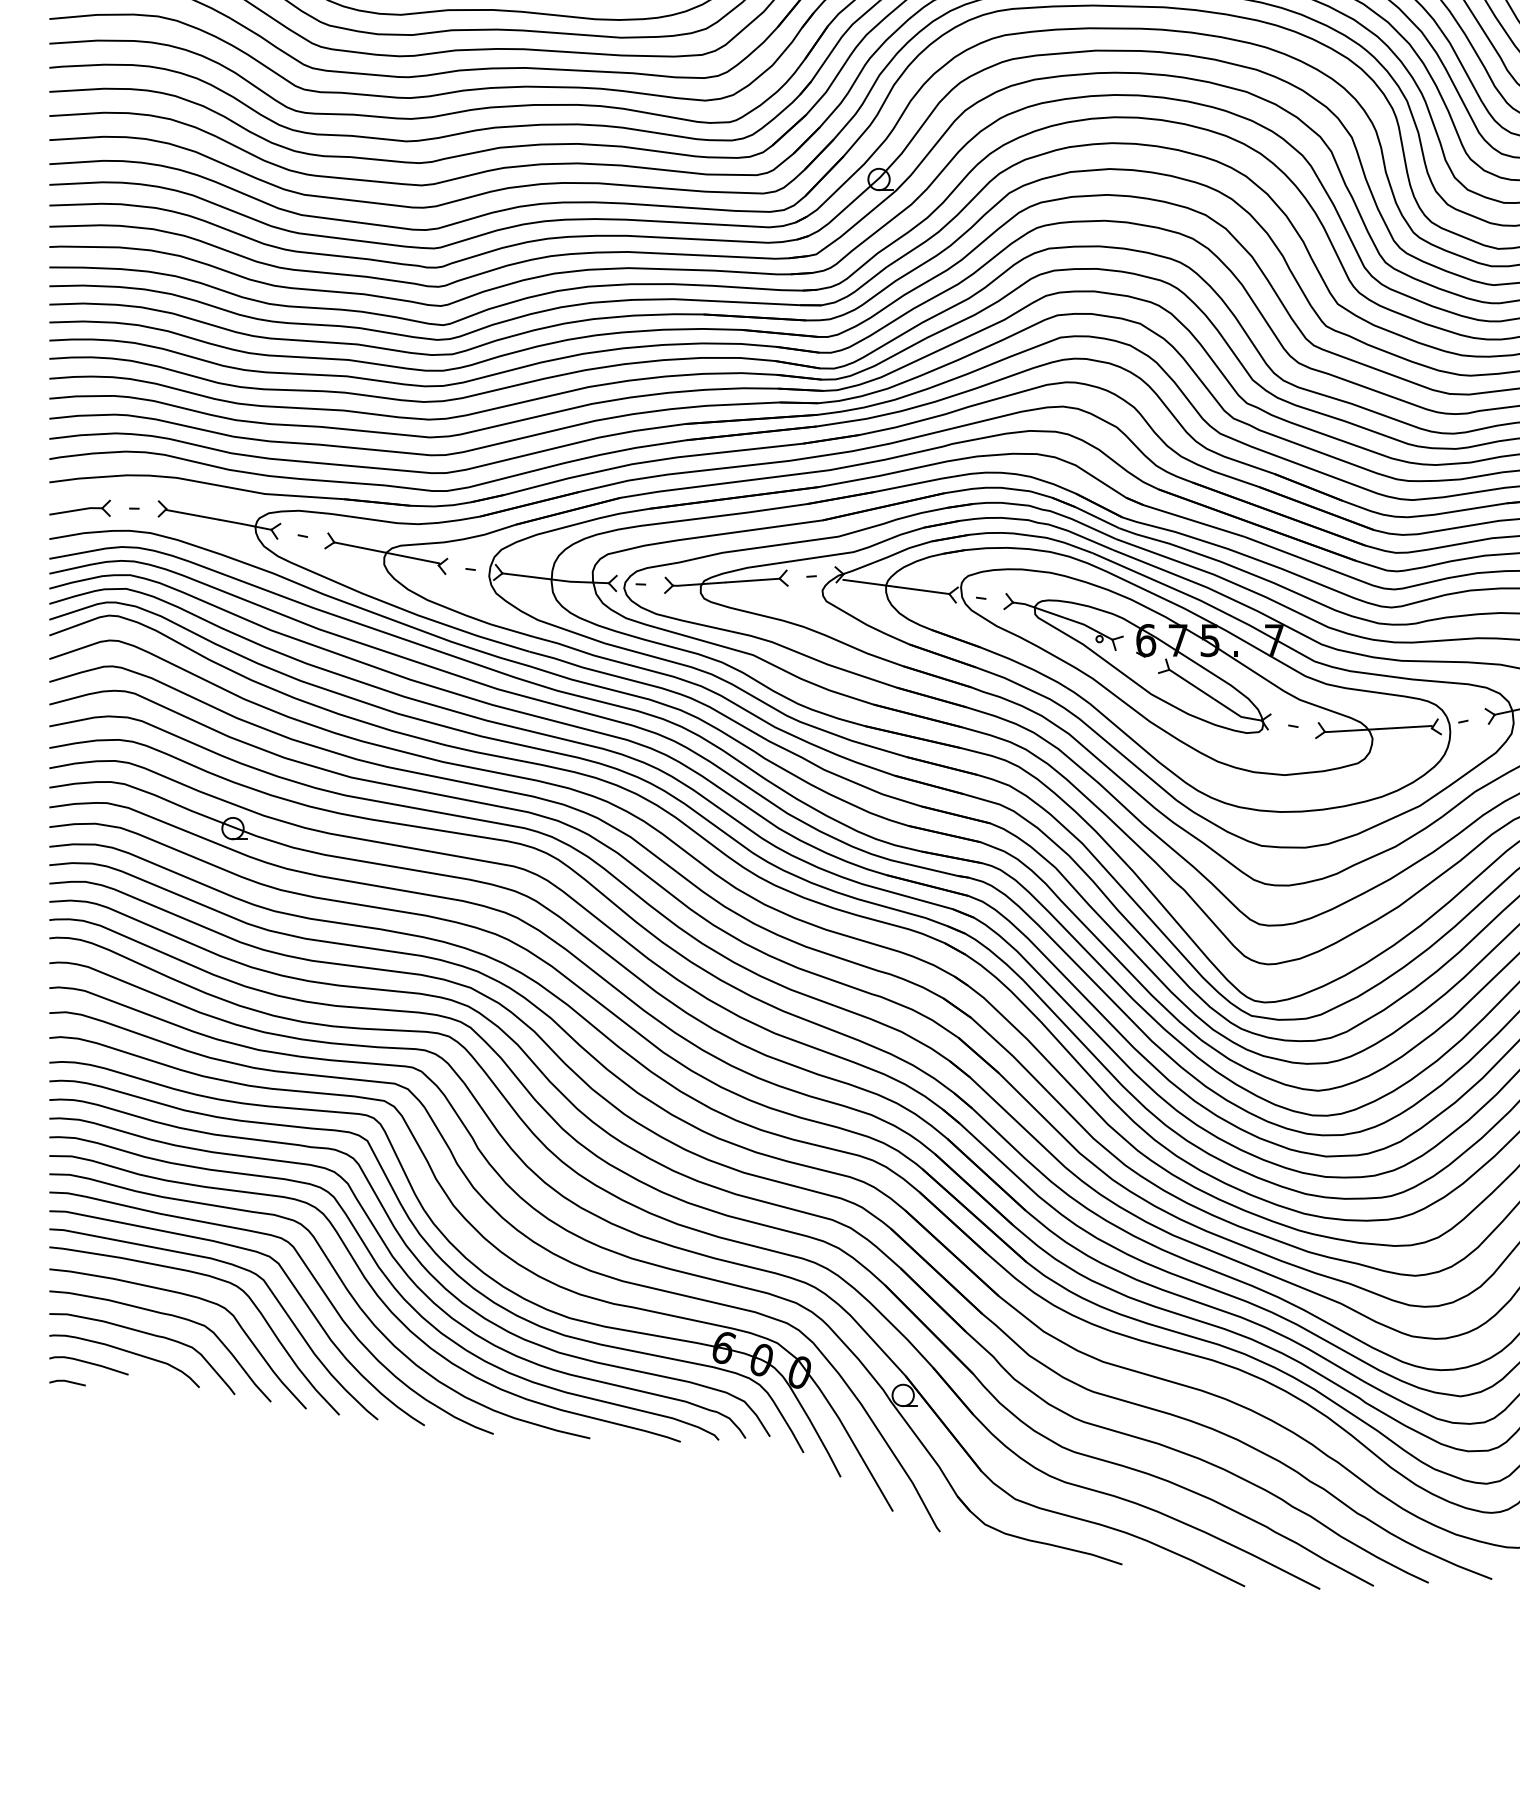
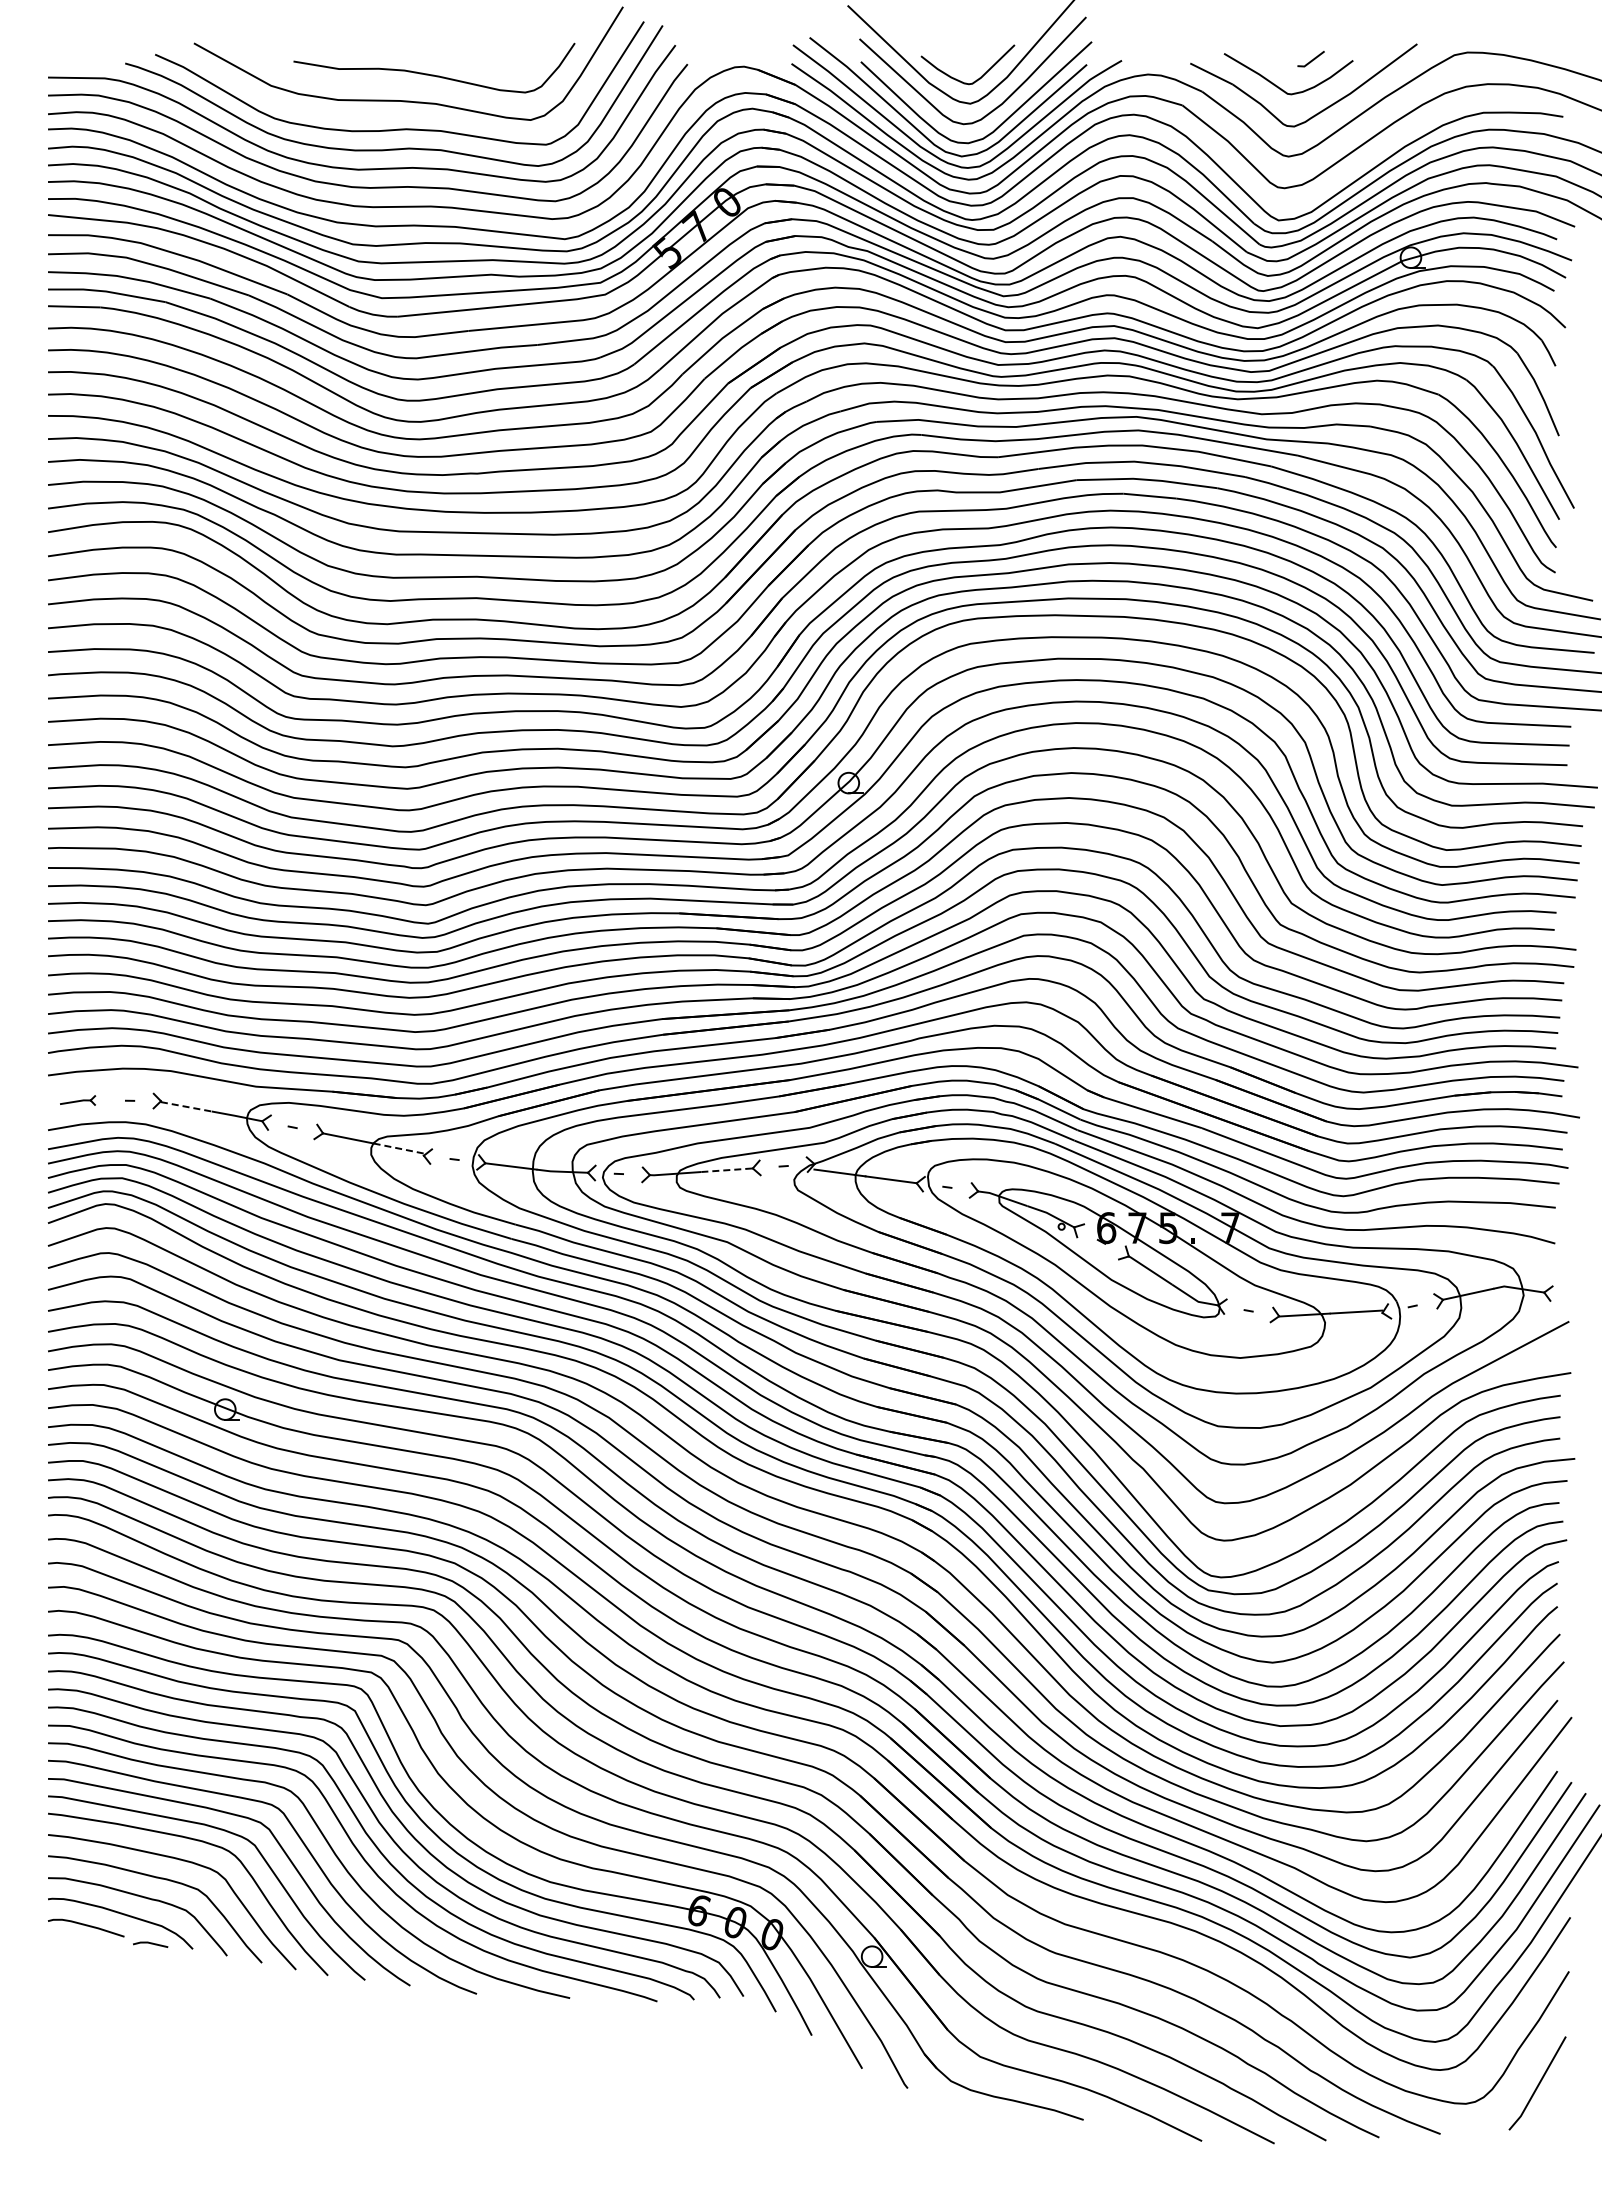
part: (79, 508) -> (77, 1100), size x0.6
line: (192, 514) -> (186, 1106), solid -> dashed
line: (412, 558) -> (398, 1148), solid -> dashed
line: (753, 580) -> (727, 1170), solid -> dashed
line: (67, 1382) -> (150, 1944), moved

